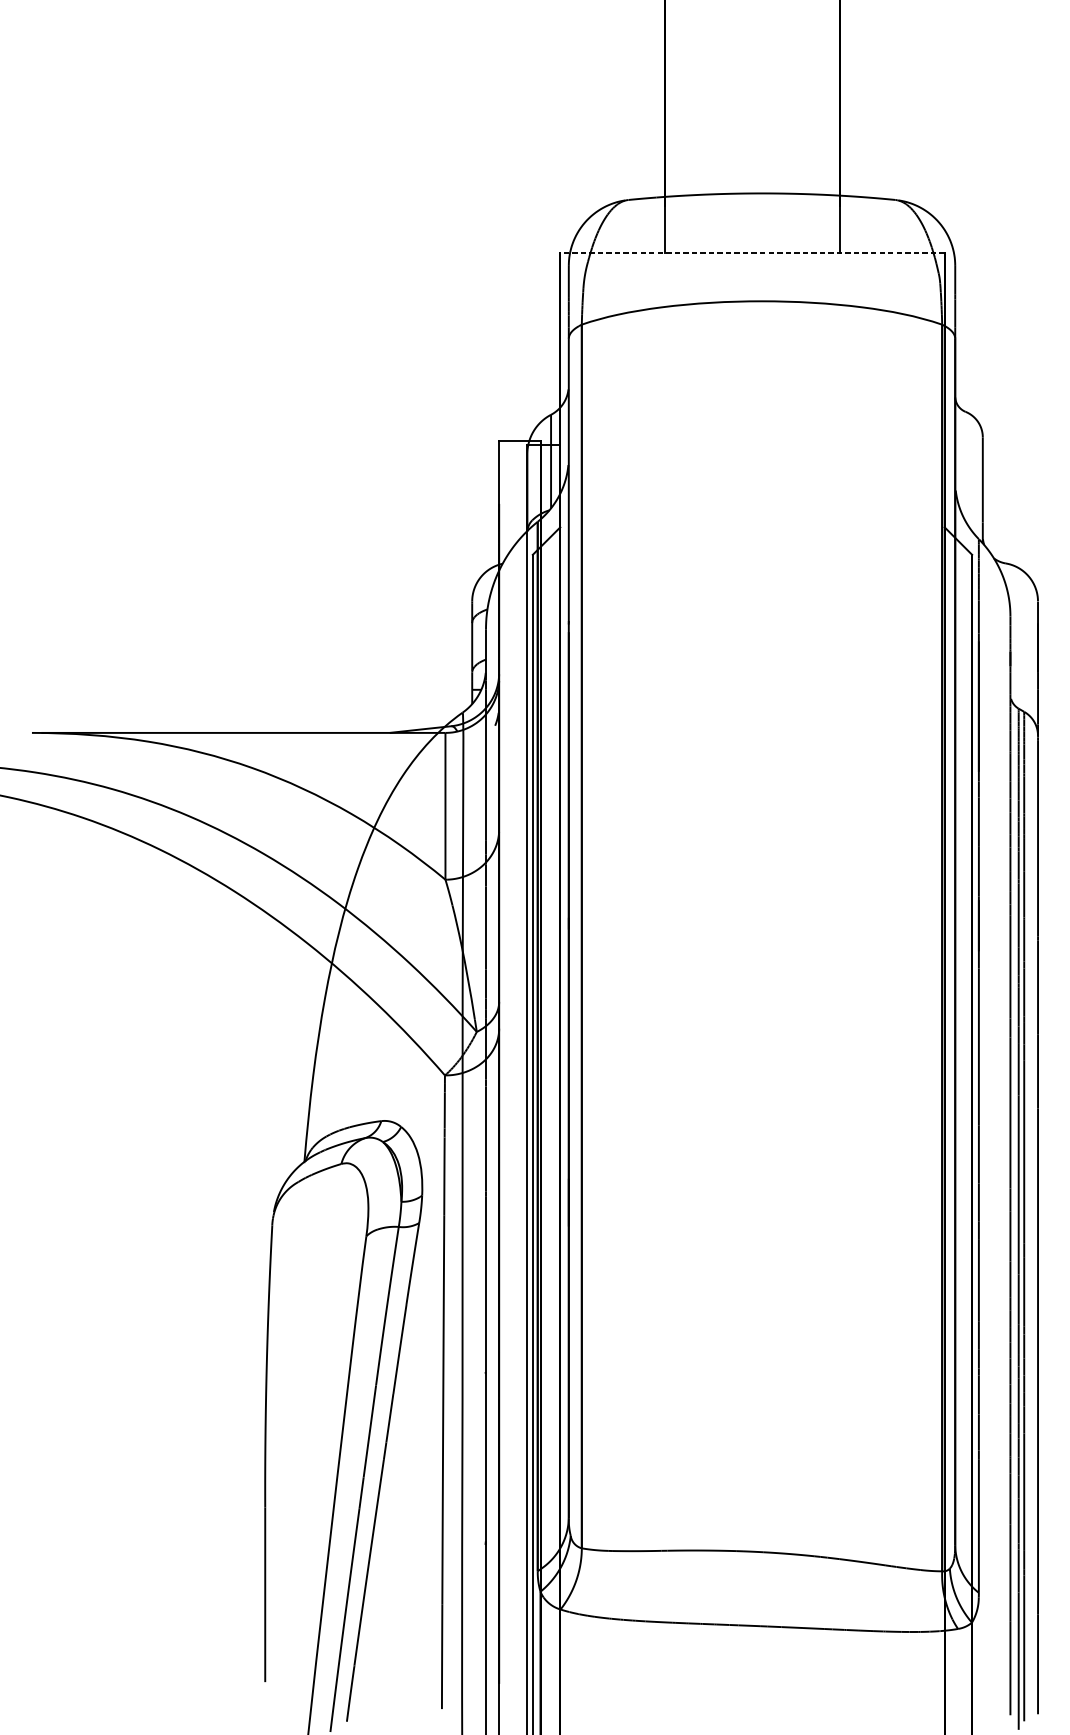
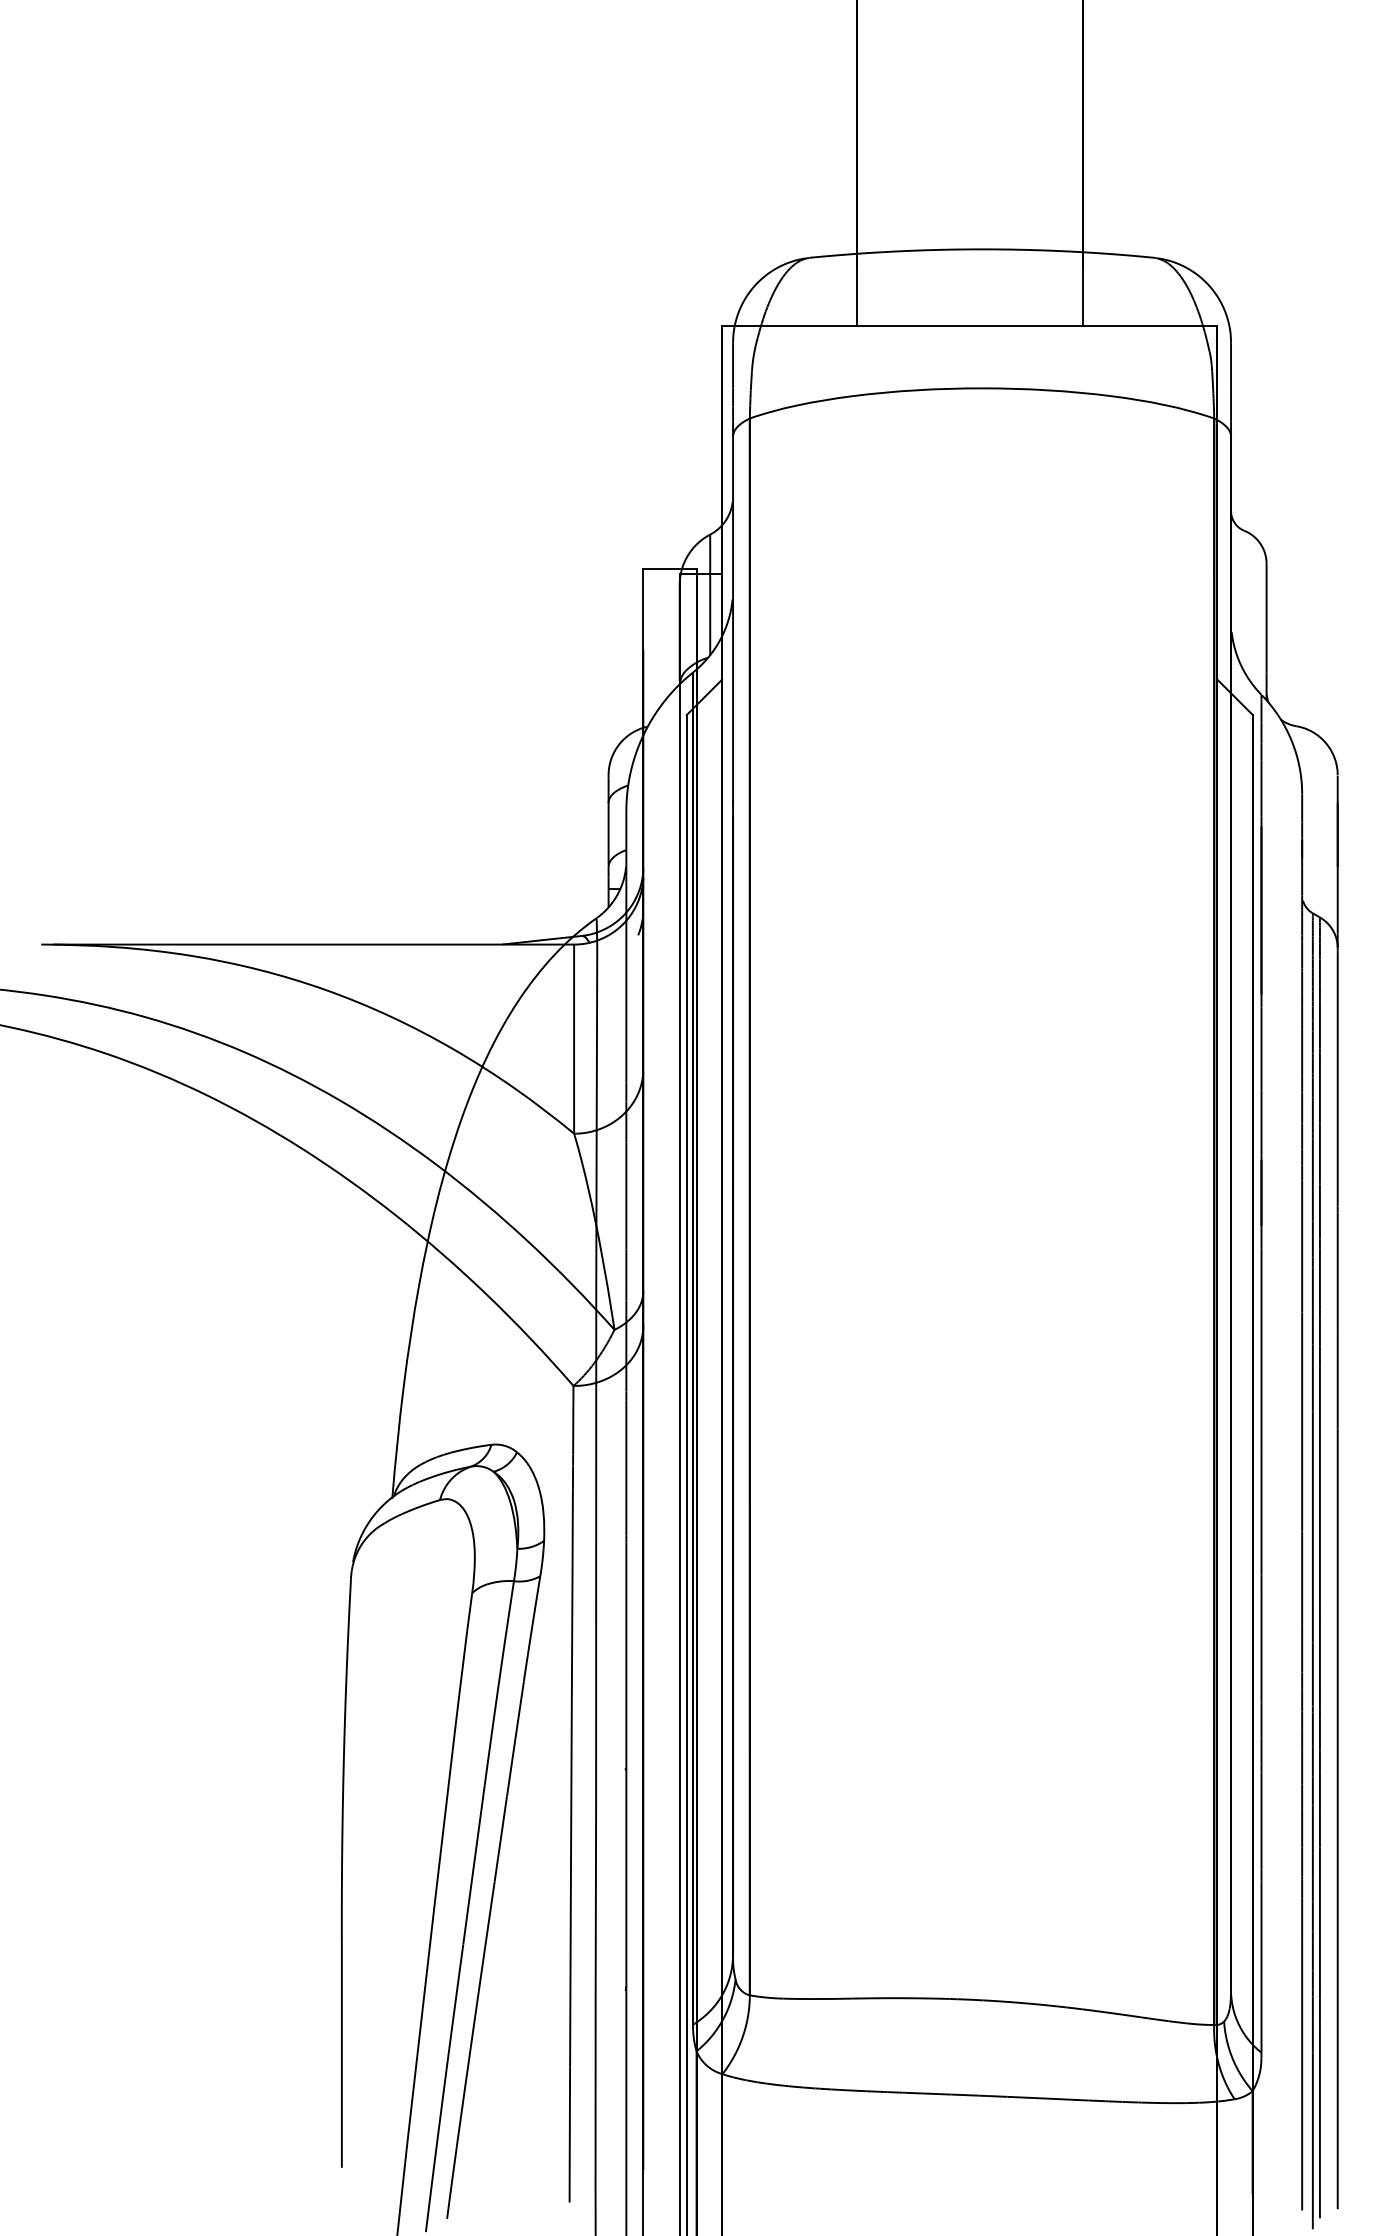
line: (752, 252) -> (969, 325), dashed -> solid

